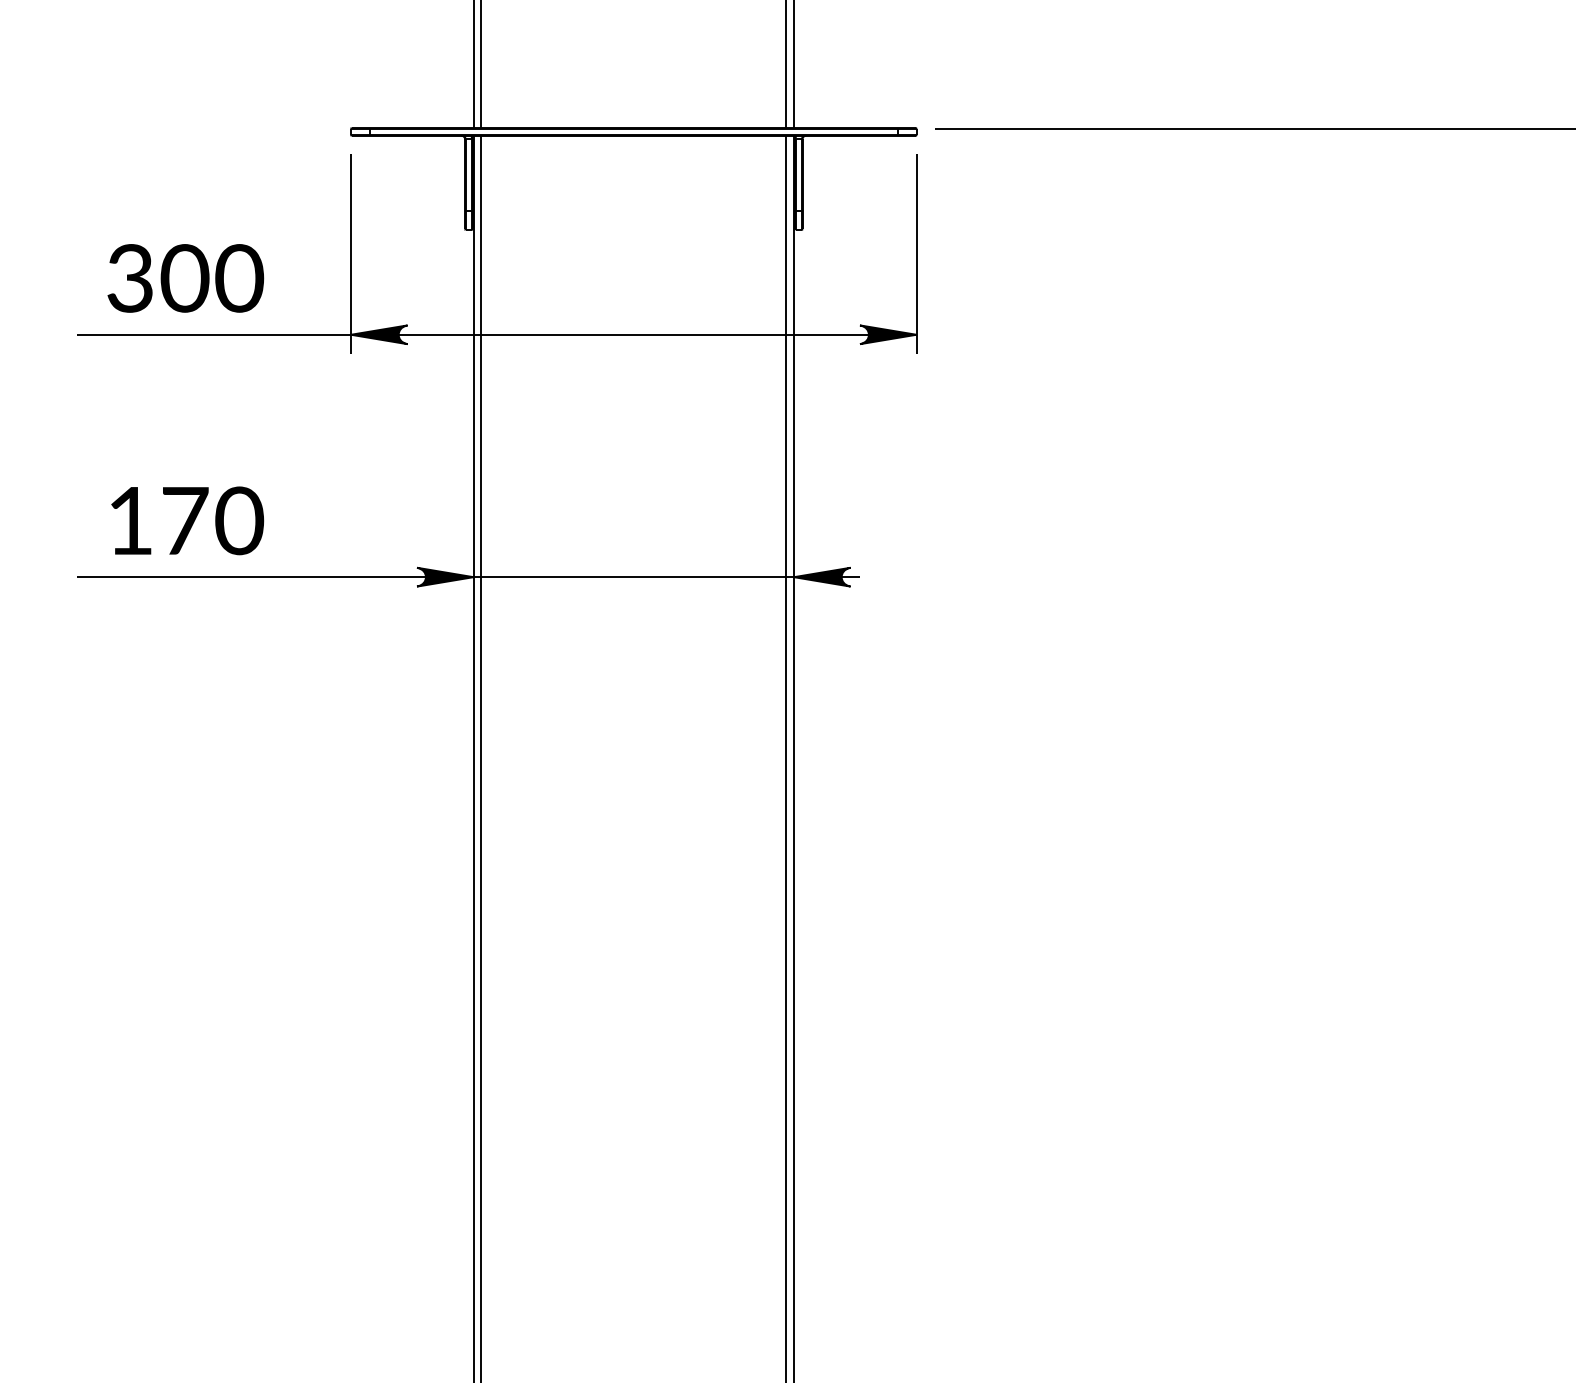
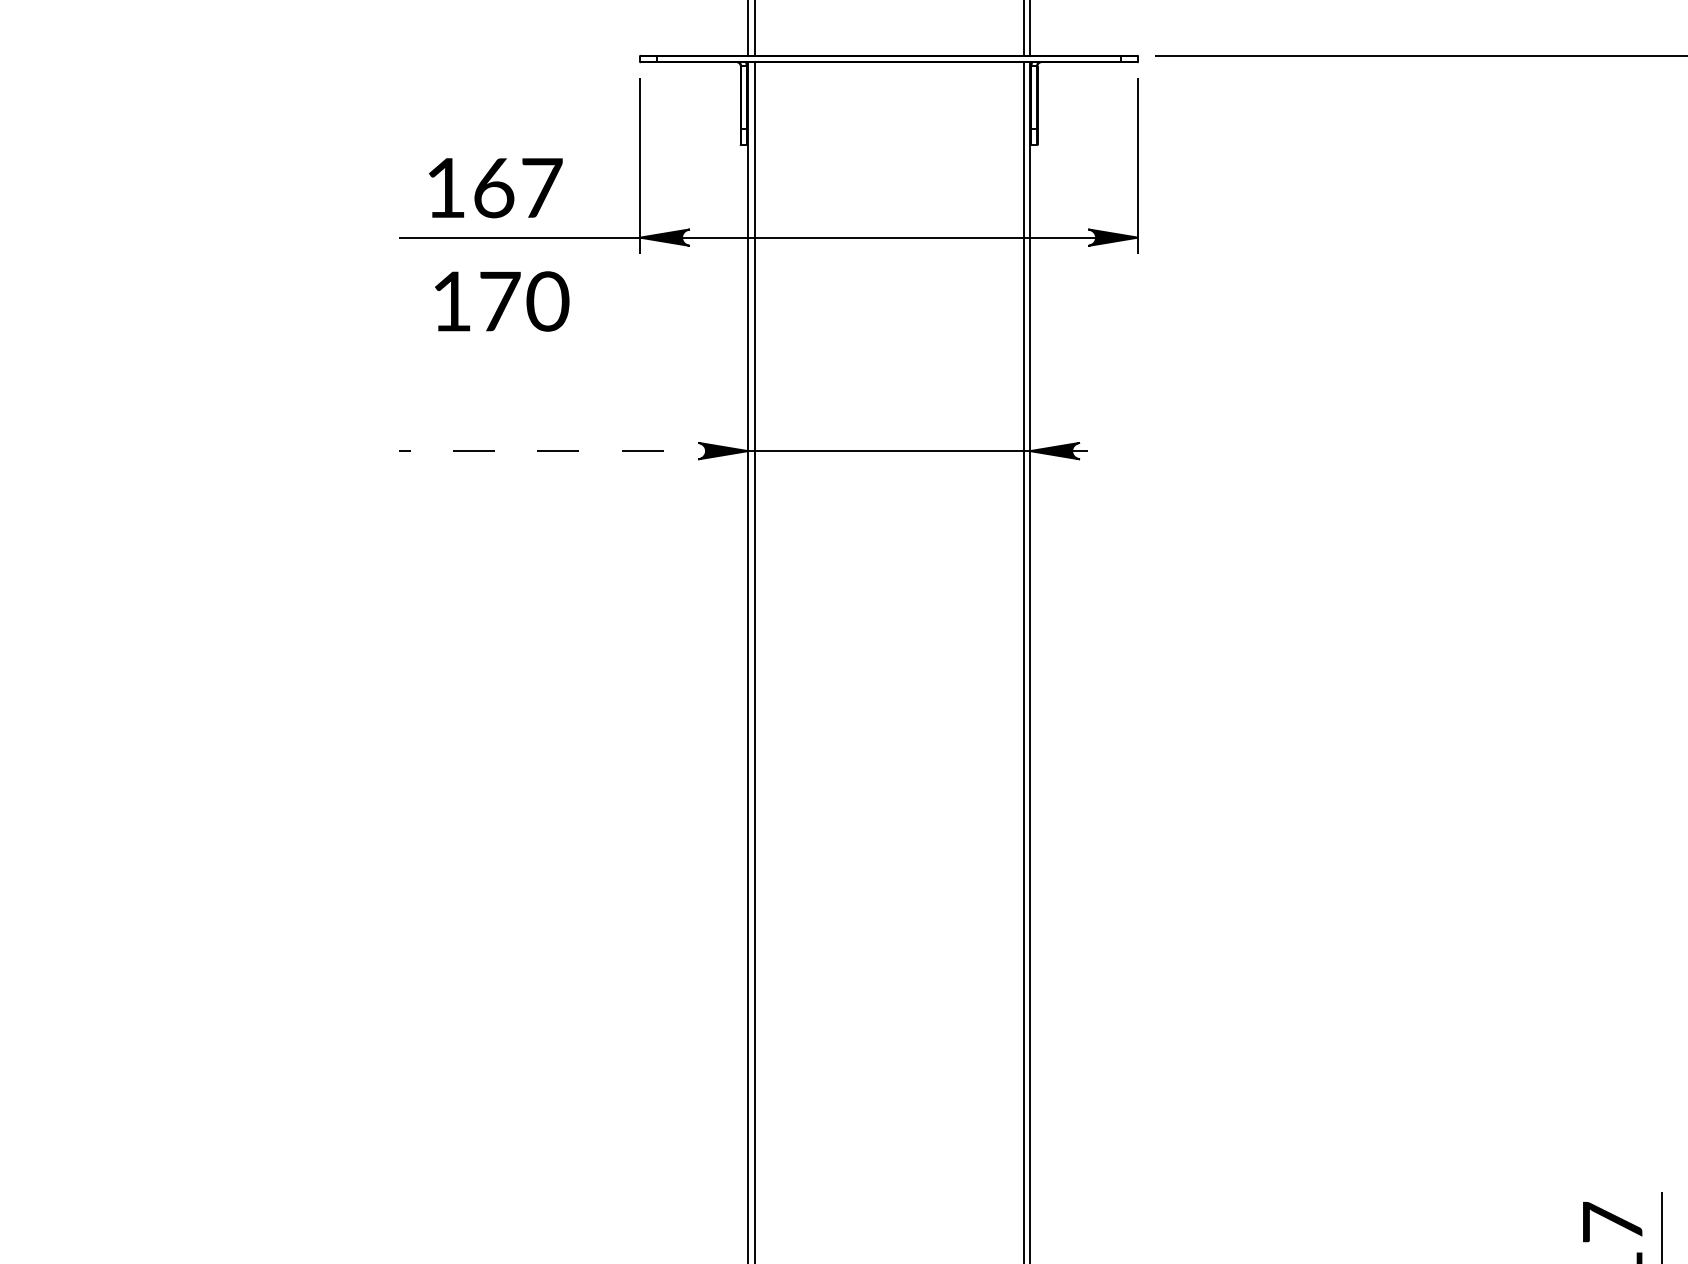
text: (185, 277) -> (494, 187), 300 -> 167
text: (187, 520) -> (502, 301), moved
line: (275, 577) -> (573, 451), solid -> dashed

